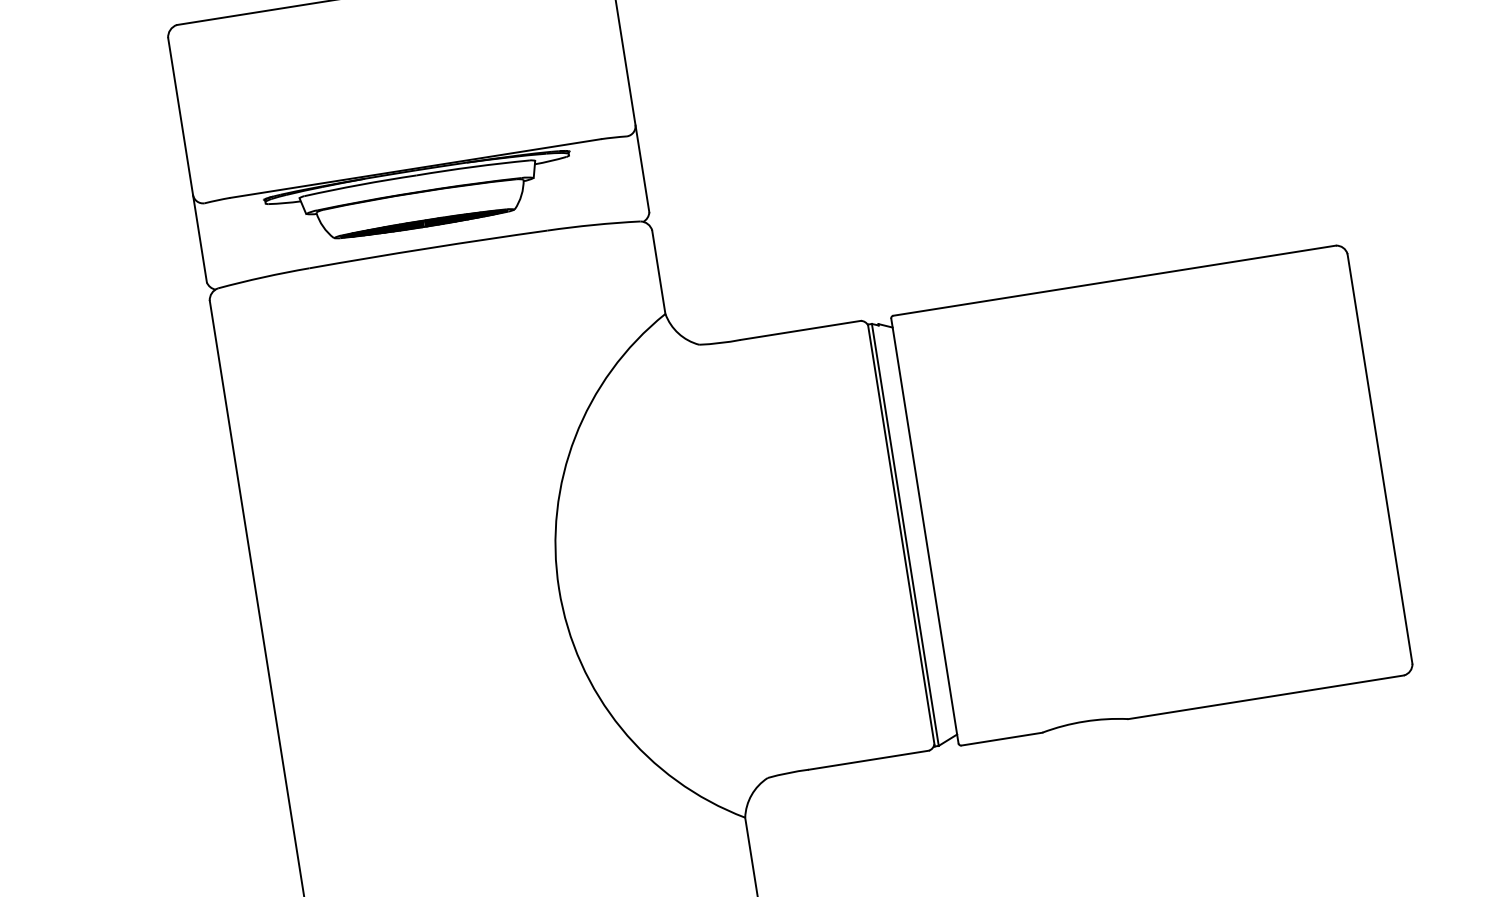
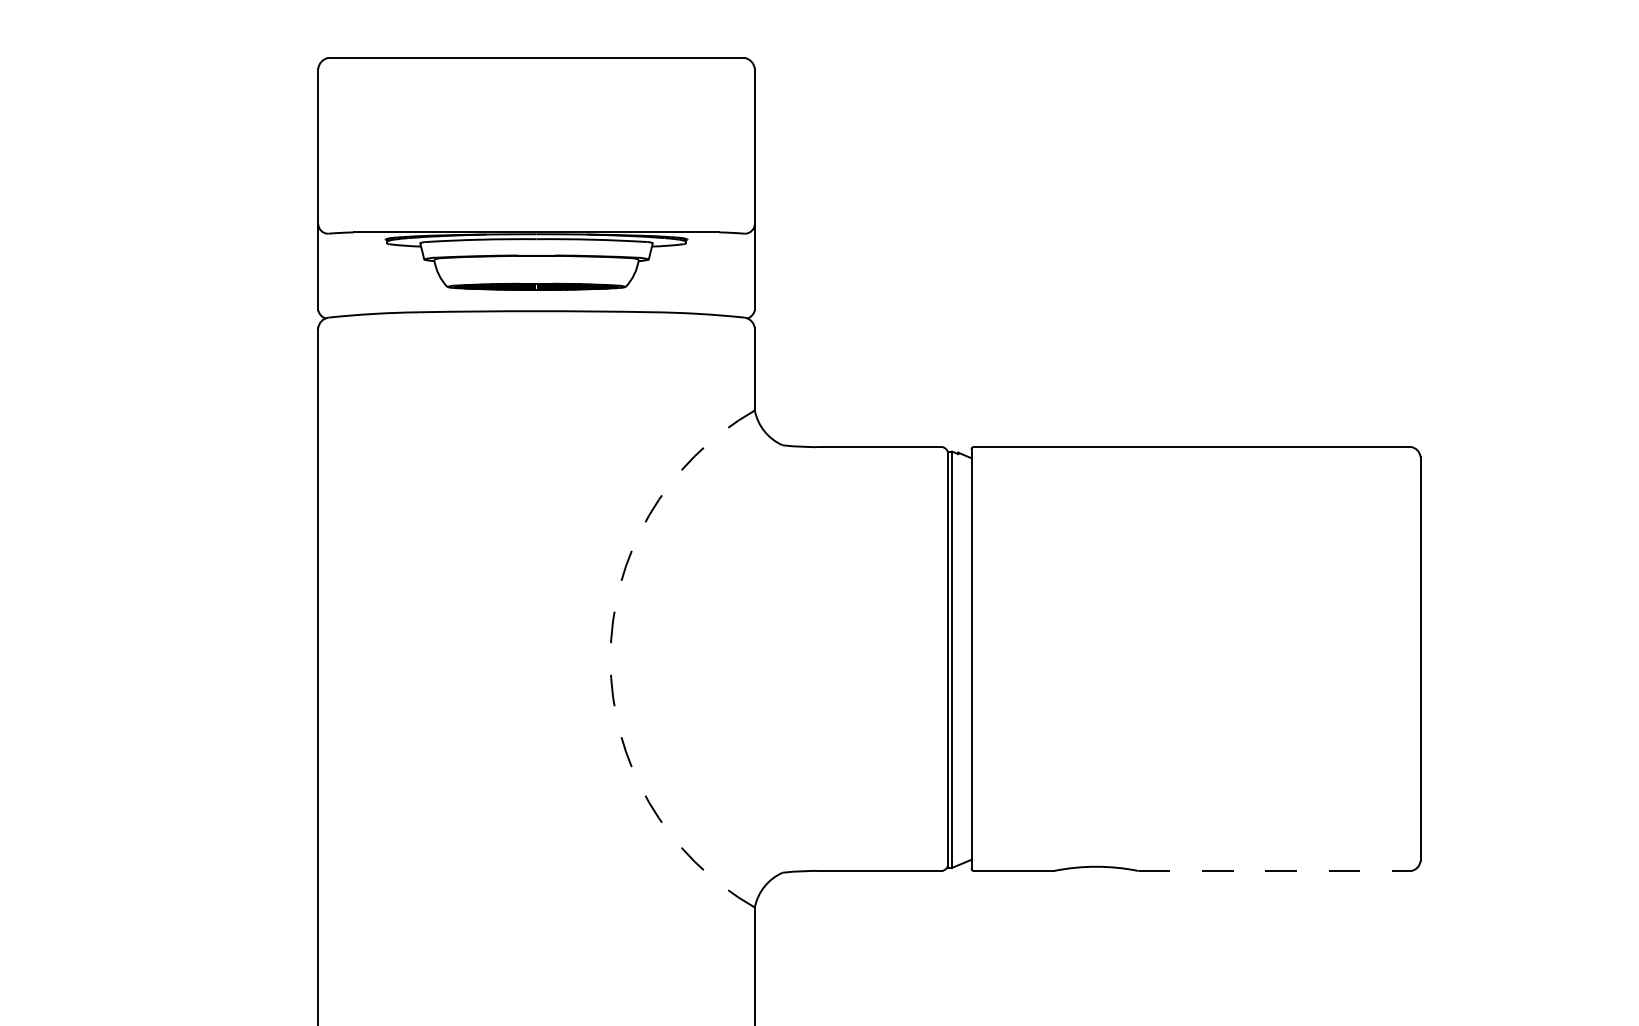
arc: (559, 589) -> (610, 659), solid -> dashed
line: (1266, 697) -> (1274, 871), solid -> dashed

